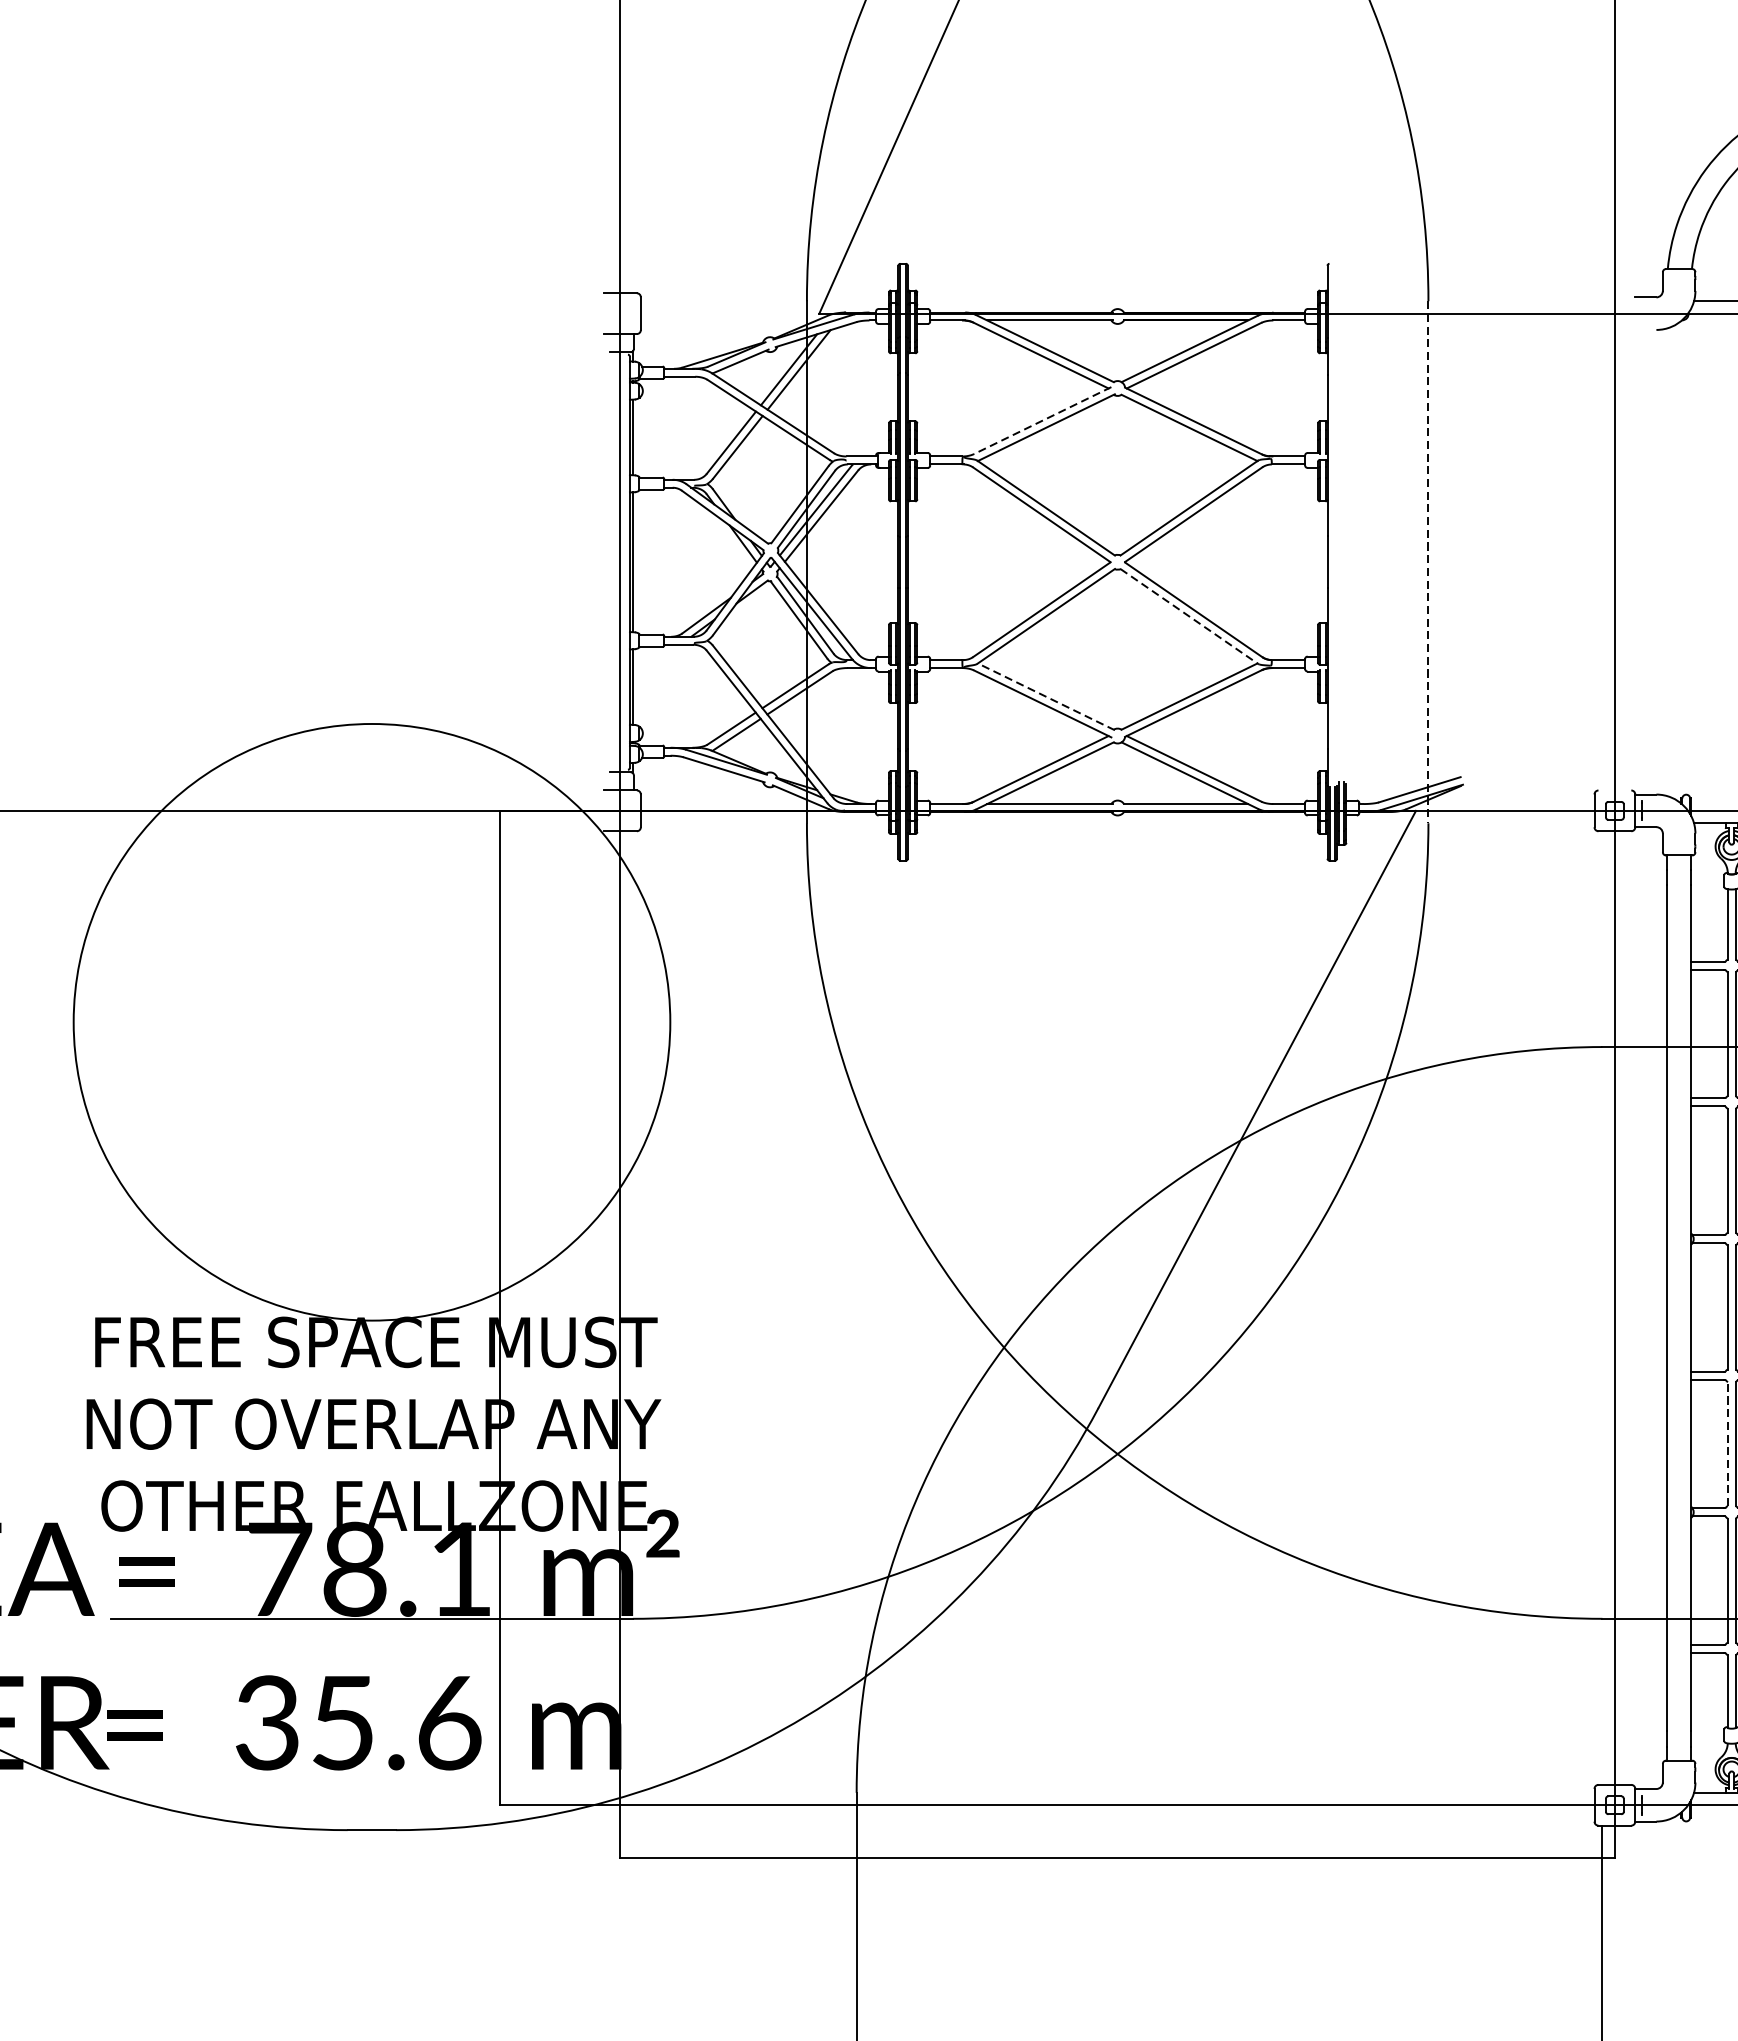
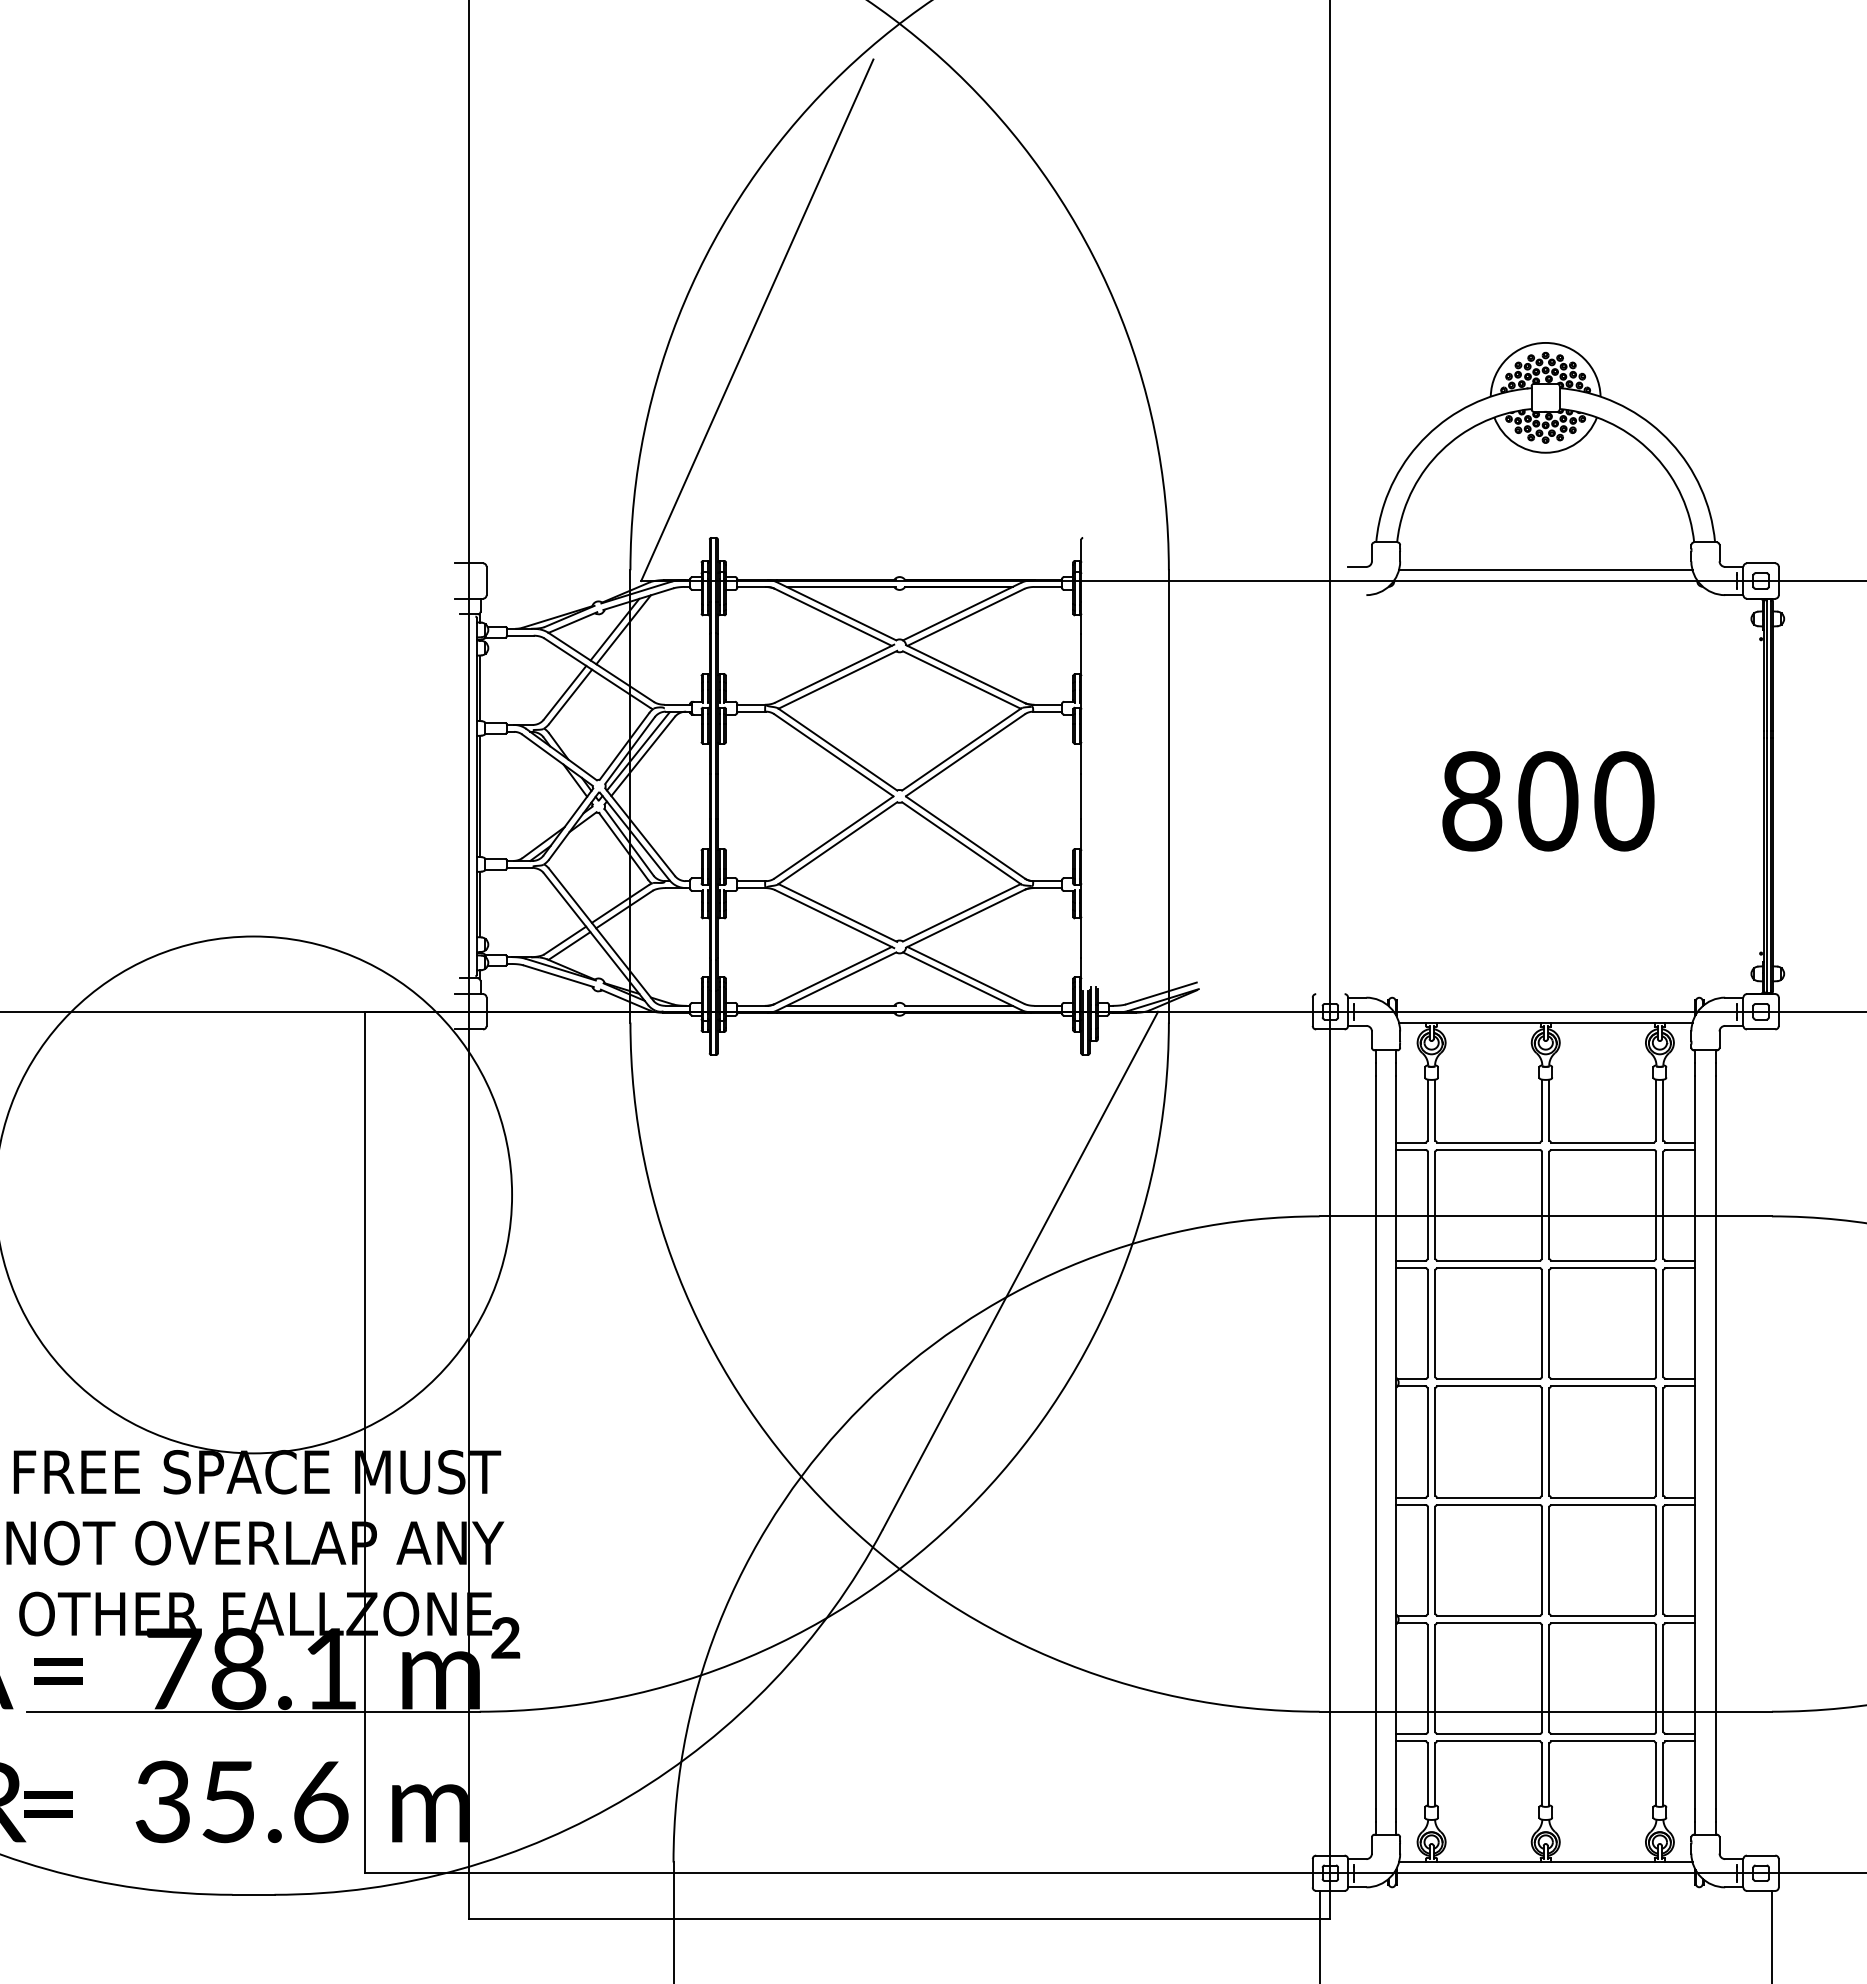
line: (1042, 420) -> (834, 673), dashed -> solid
line: (1428, 562) -> (1168, 796), dashed -> solid
line: (1190, 616) -> (962, 843), dashed -> solid
line: (1045, 696) -> (837, 912), dashed -> solid
line: (1728, 1444) -> (1428, 1560), dashed -> solid

